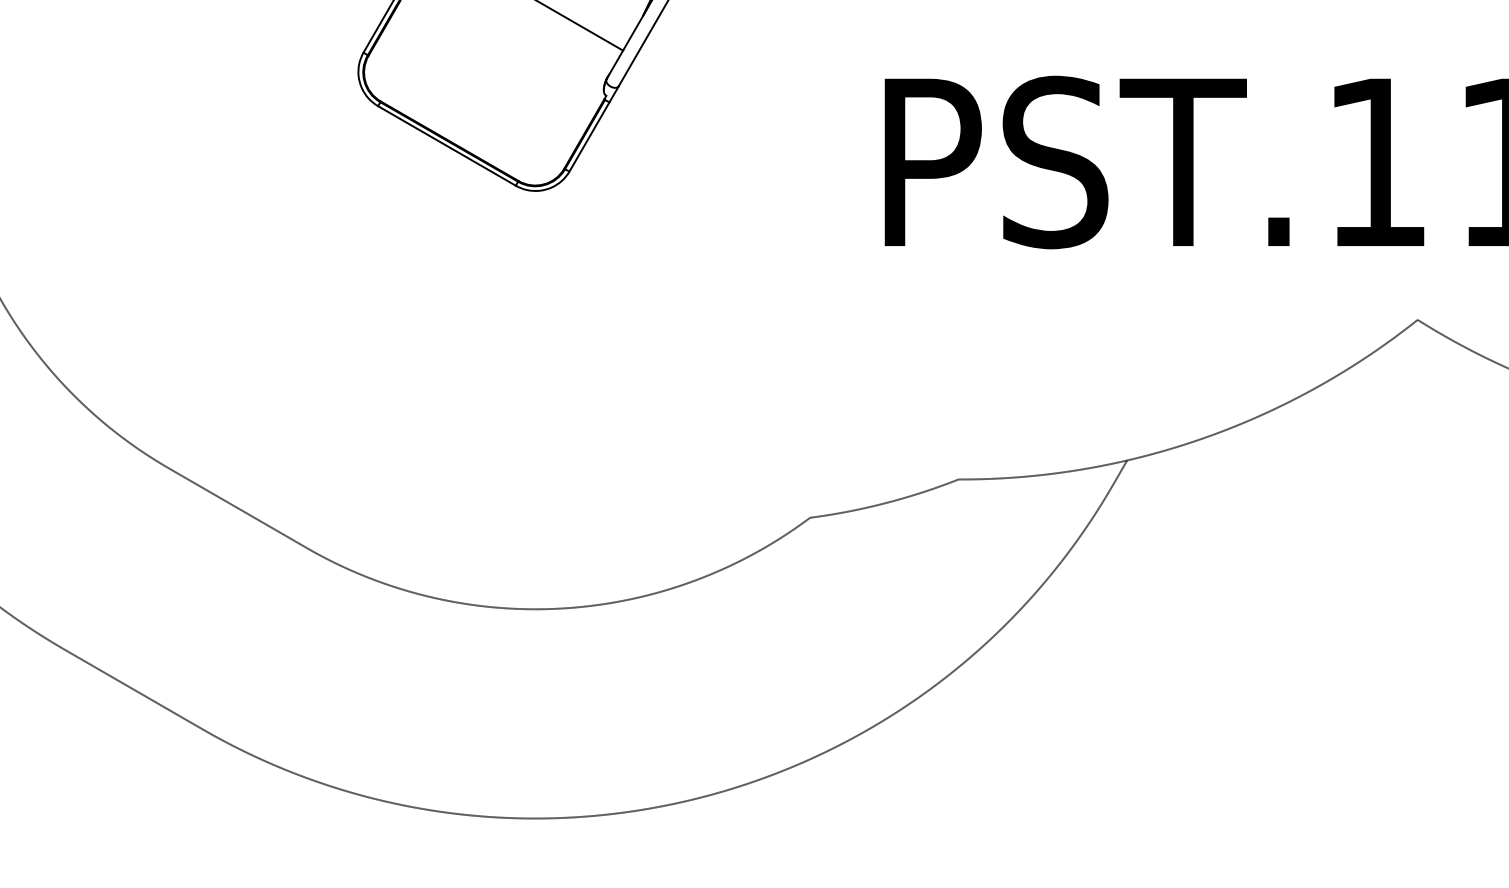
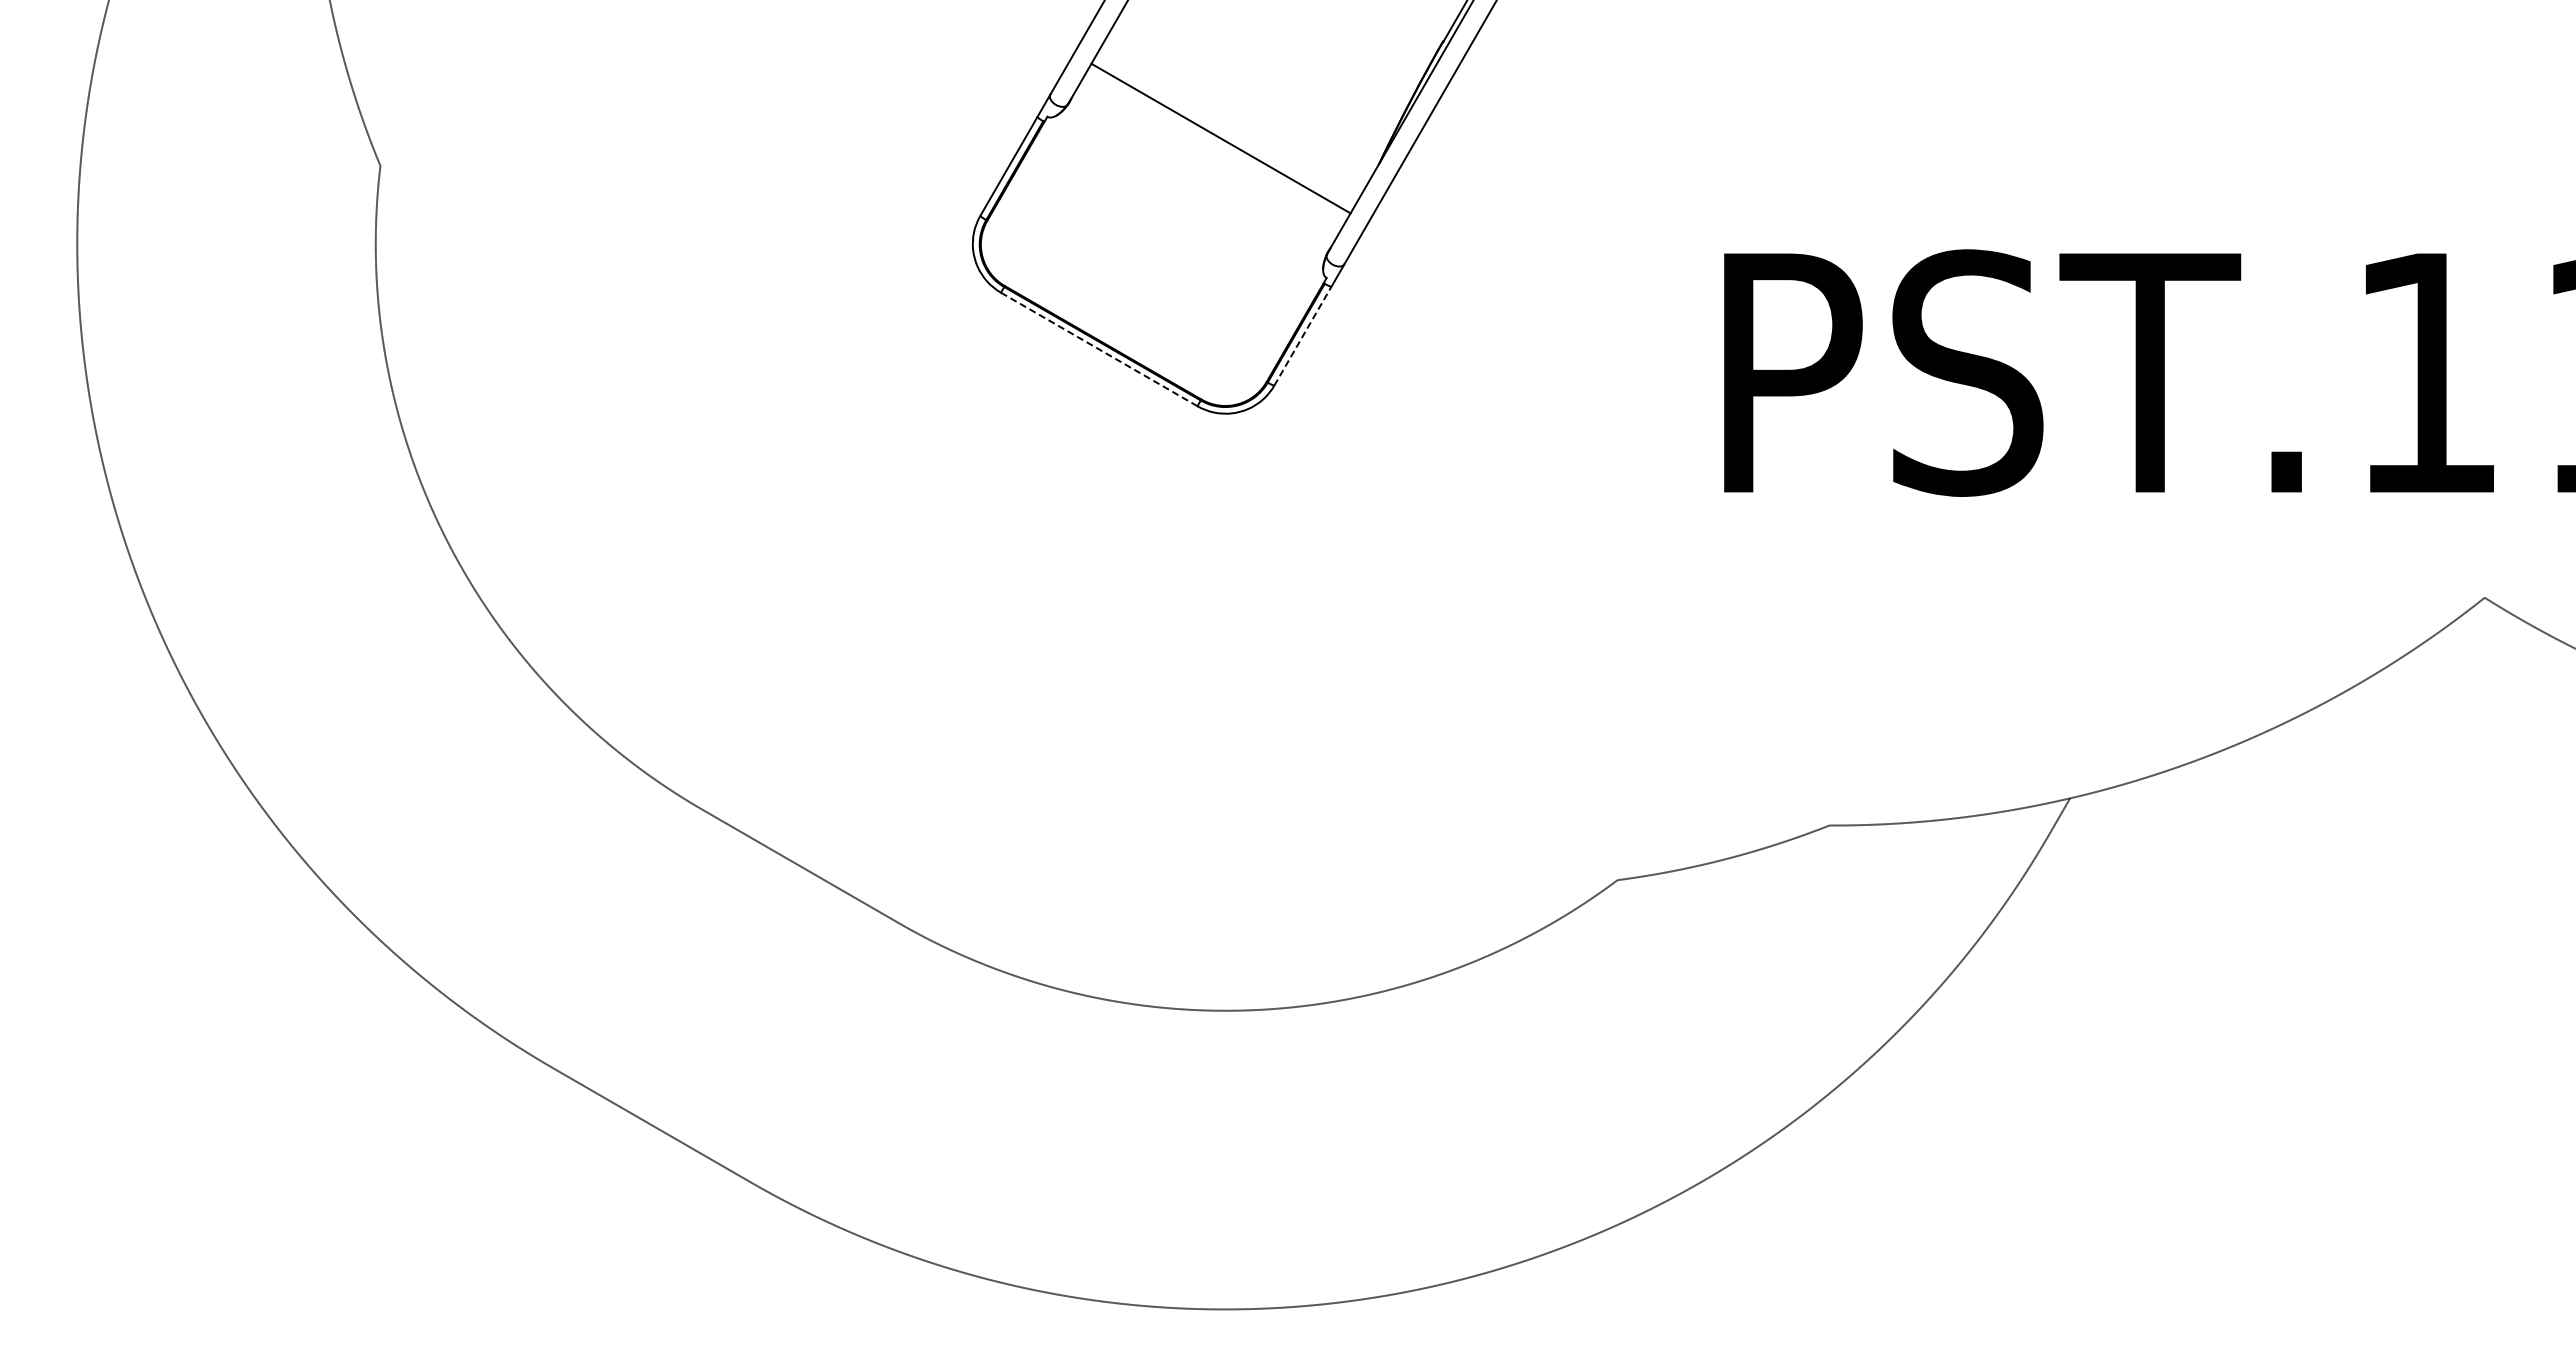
line: (590, 136) -> (1303, 335), solid -> dashed
line: (446, 145) -> (1098, 349), solid -> dashed

